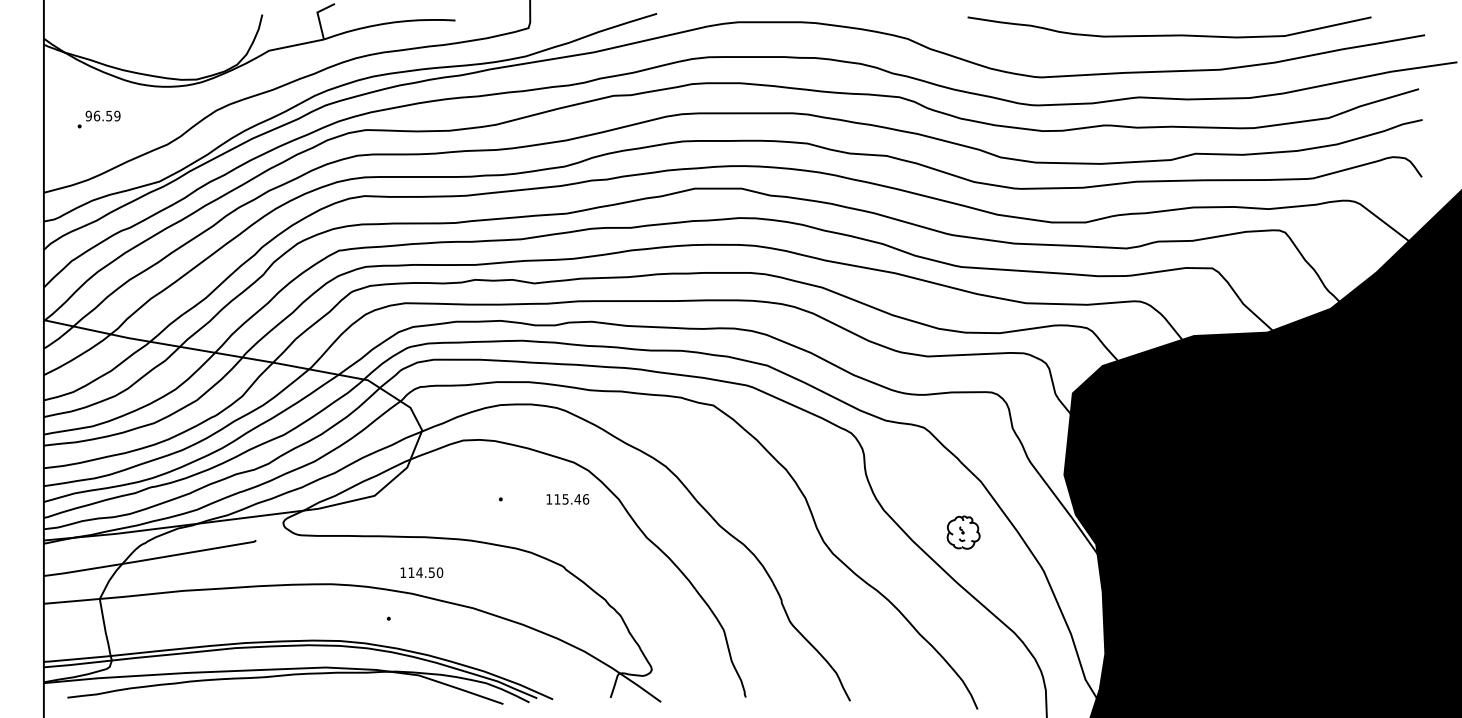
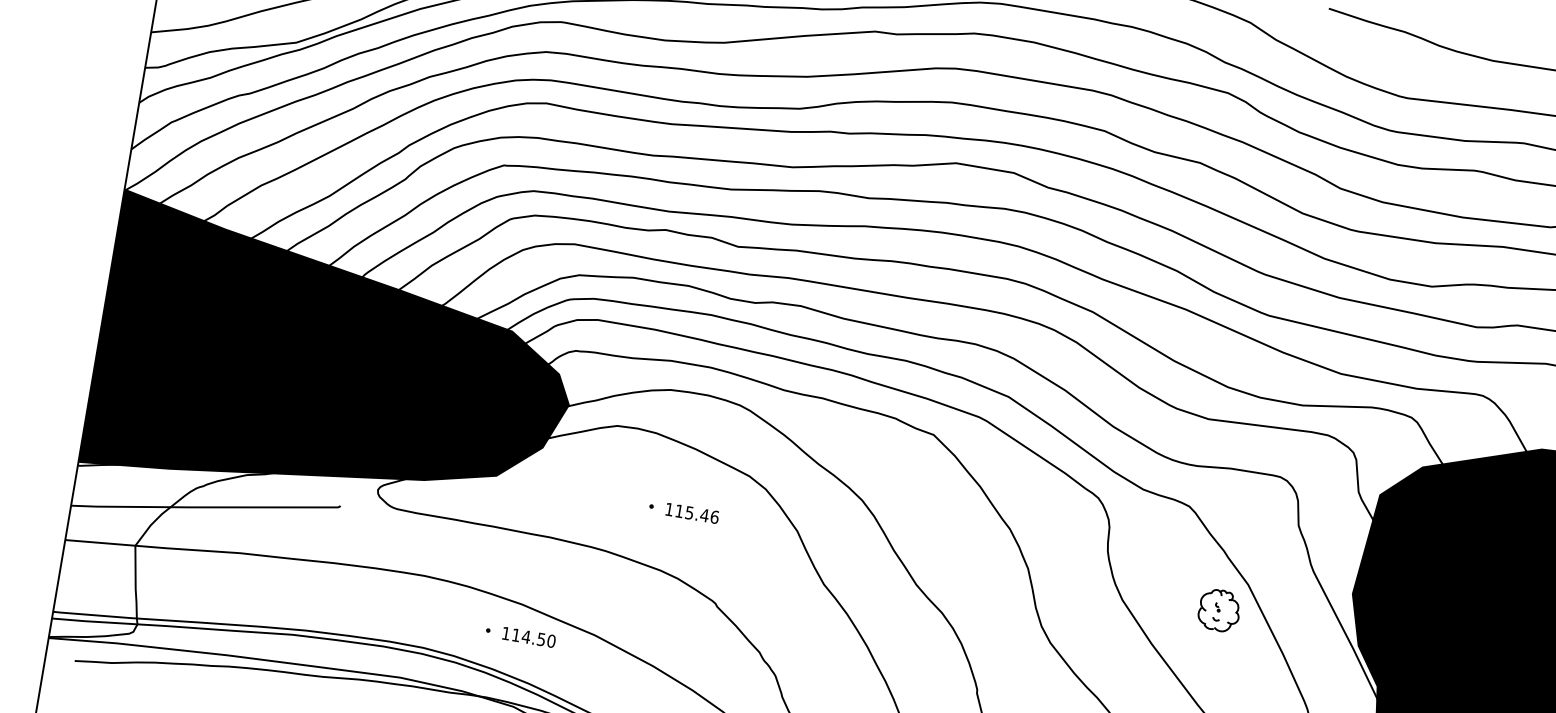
fill: (232, 430) -> (334, 365), added
text: (567, 499) -> (691, 513), moved
part: (963, 532) -> (1219, 610), moved
text: (421, 572) -> (528, 637), moved

